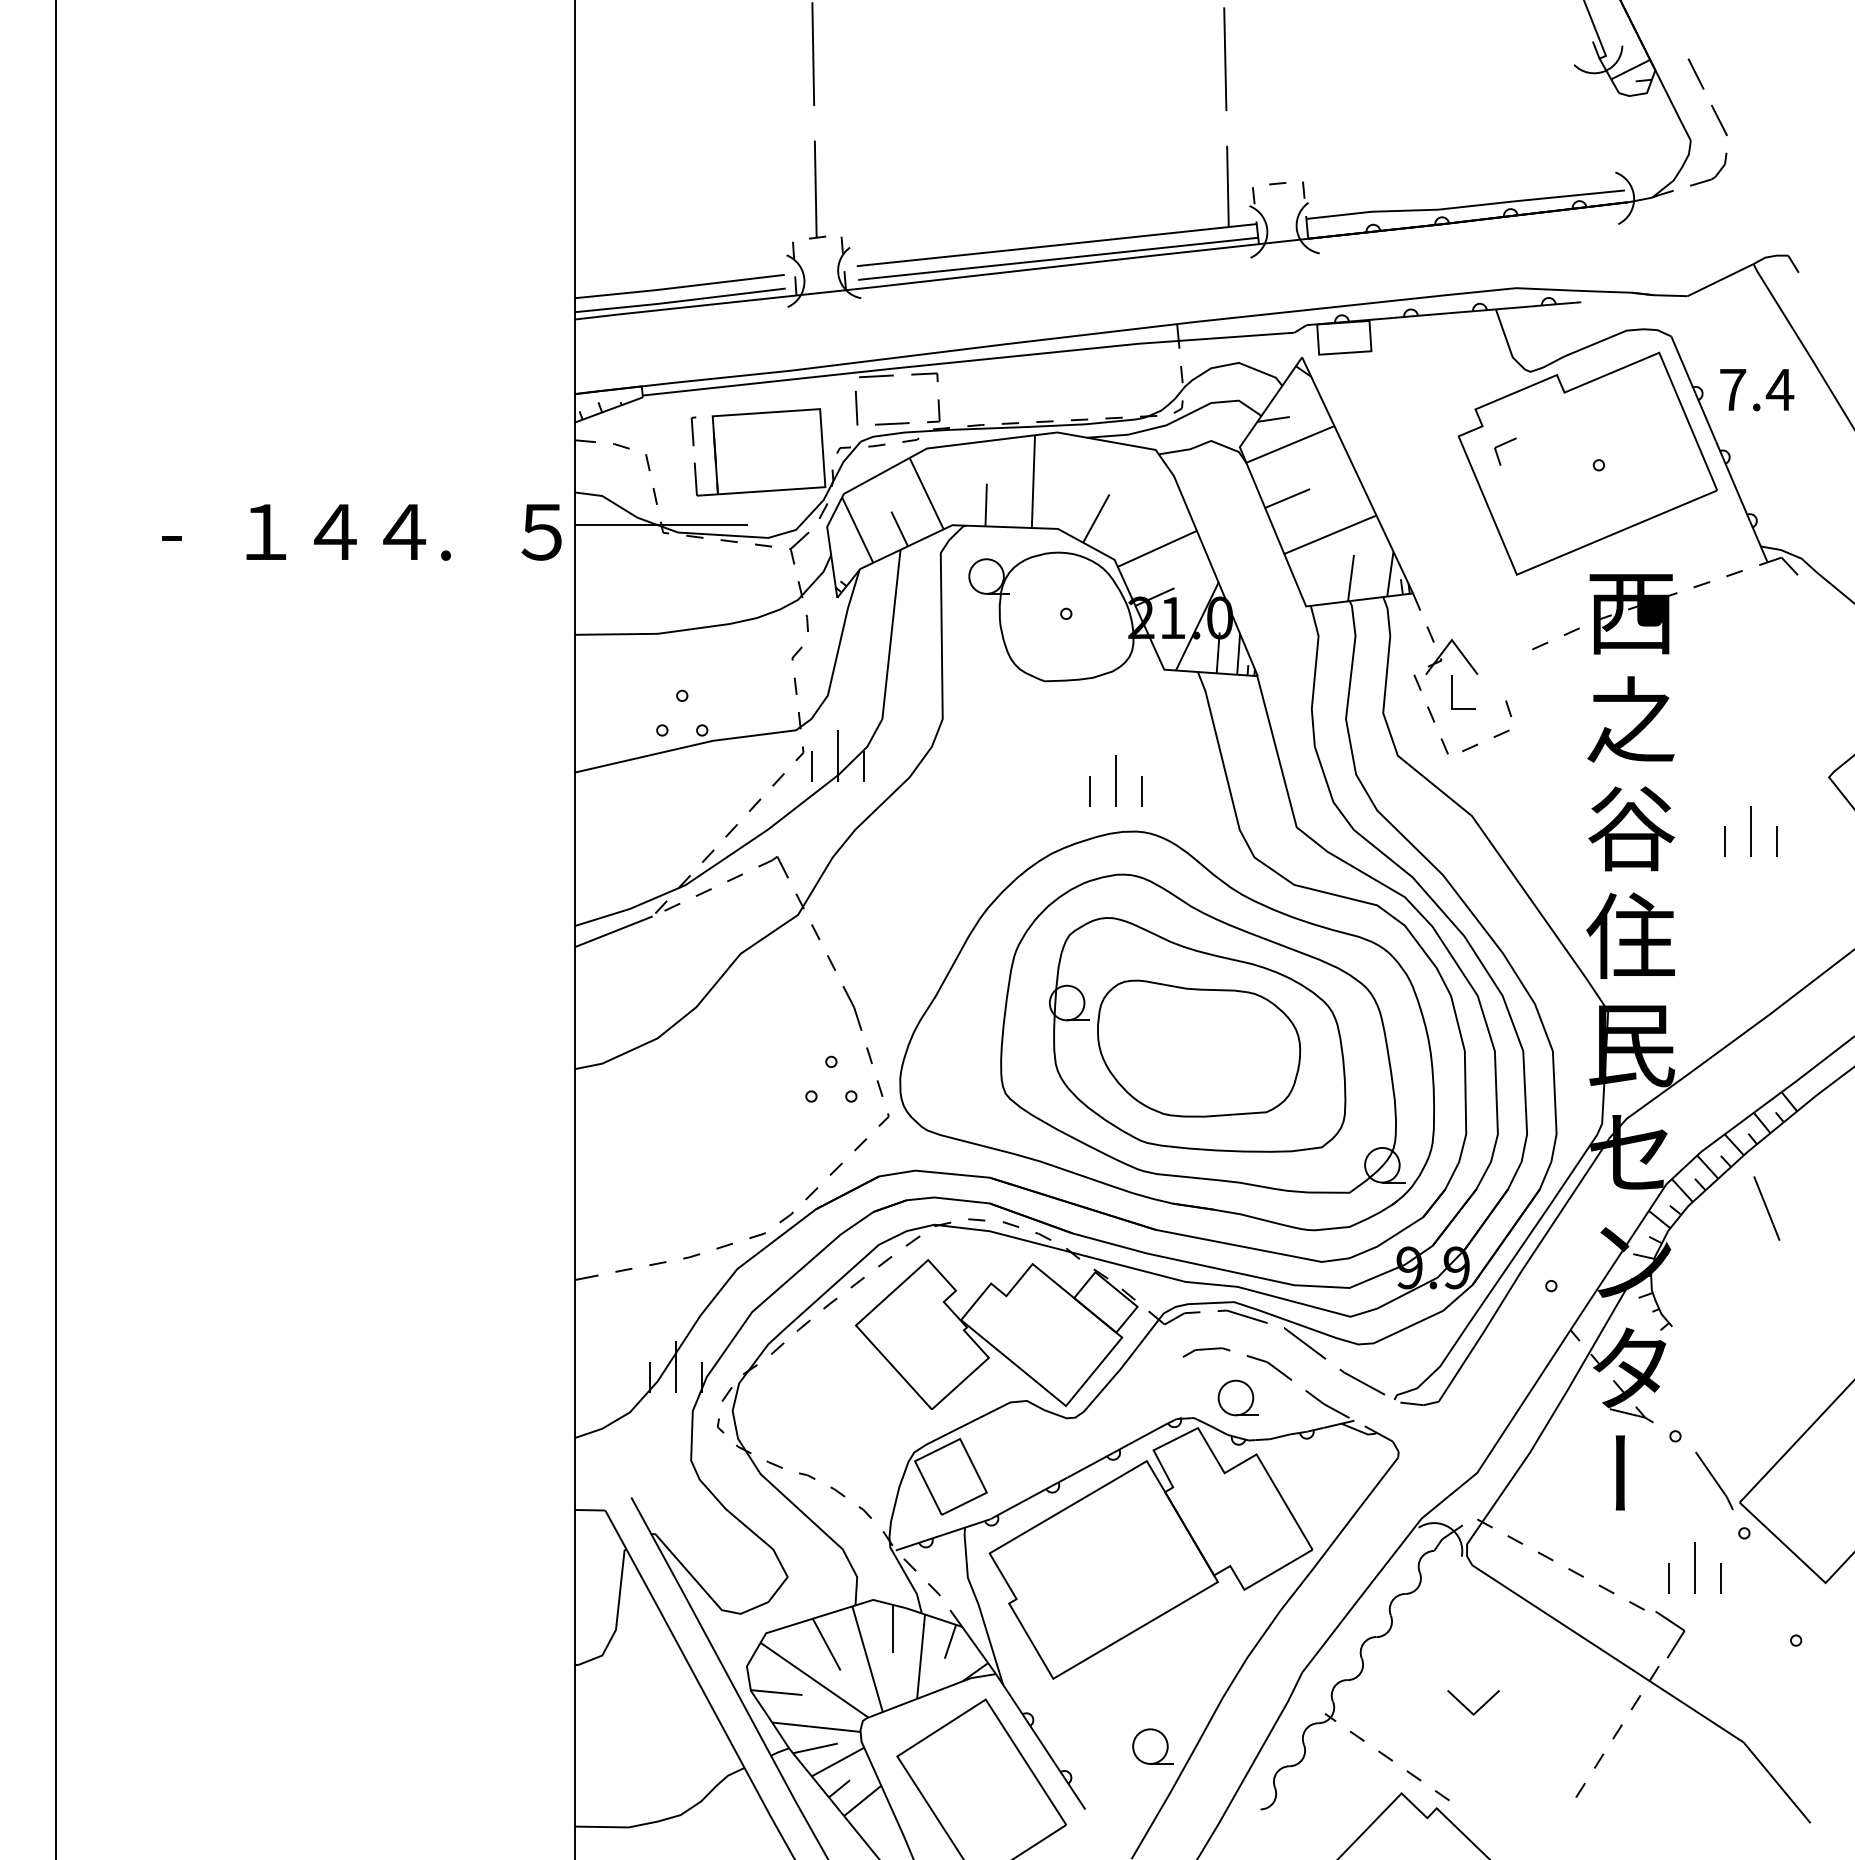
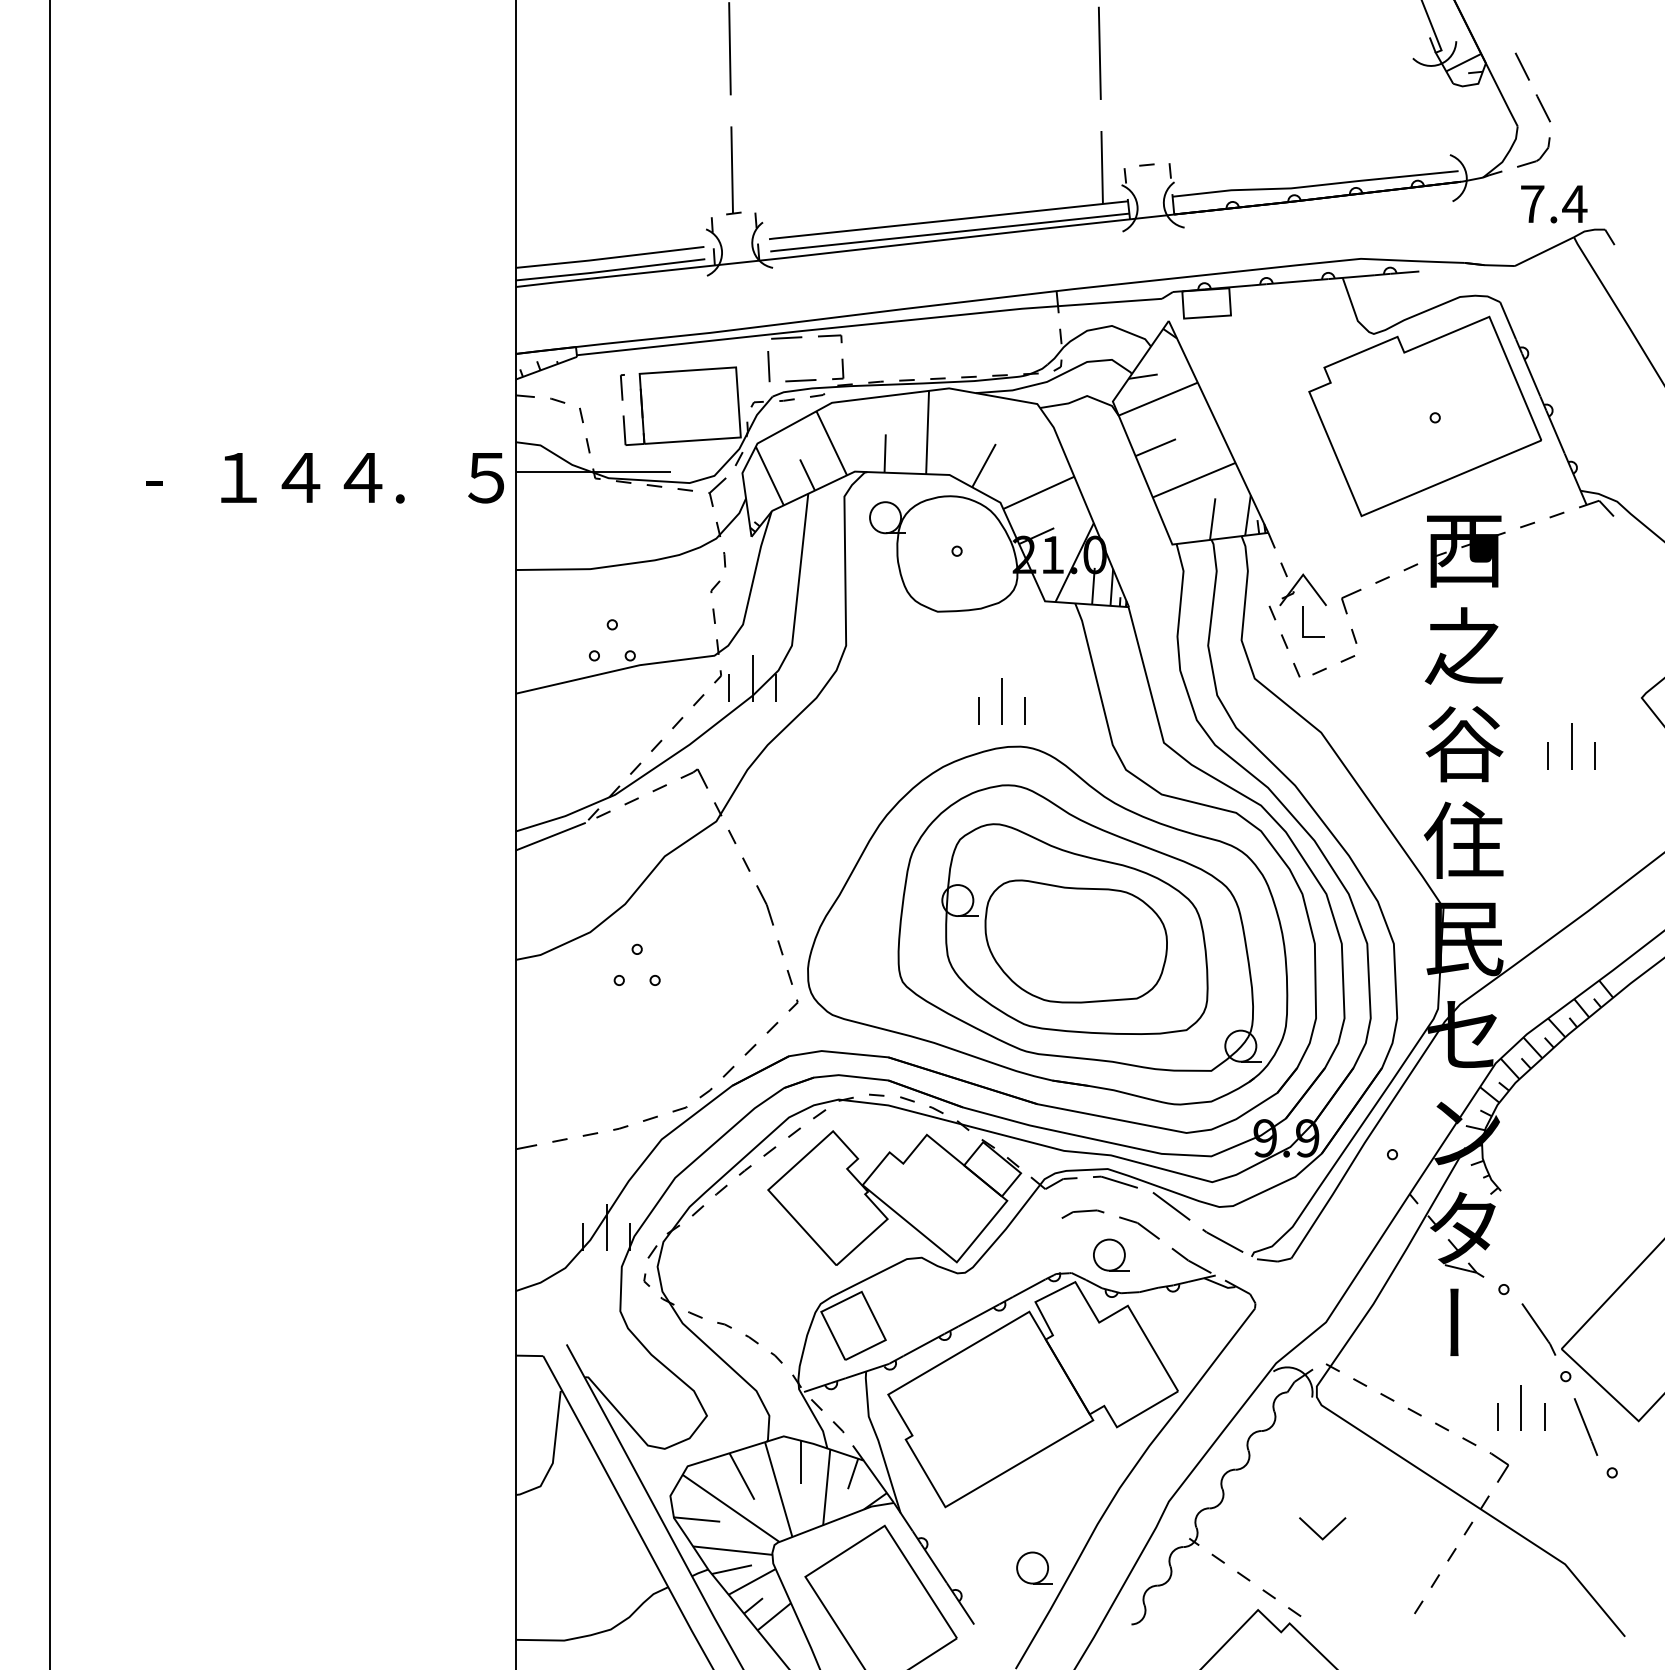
text: (1757, 390) -> (1554, 204), moved
part: (1505, 451) -> (1351, 601), moved
part: (830, 1067) -> (636, 954), moved
line: (1766, 1207) -> (1585, 1426), moved
part: (1670, 1634) -> (1499, 1467), size x0.71

